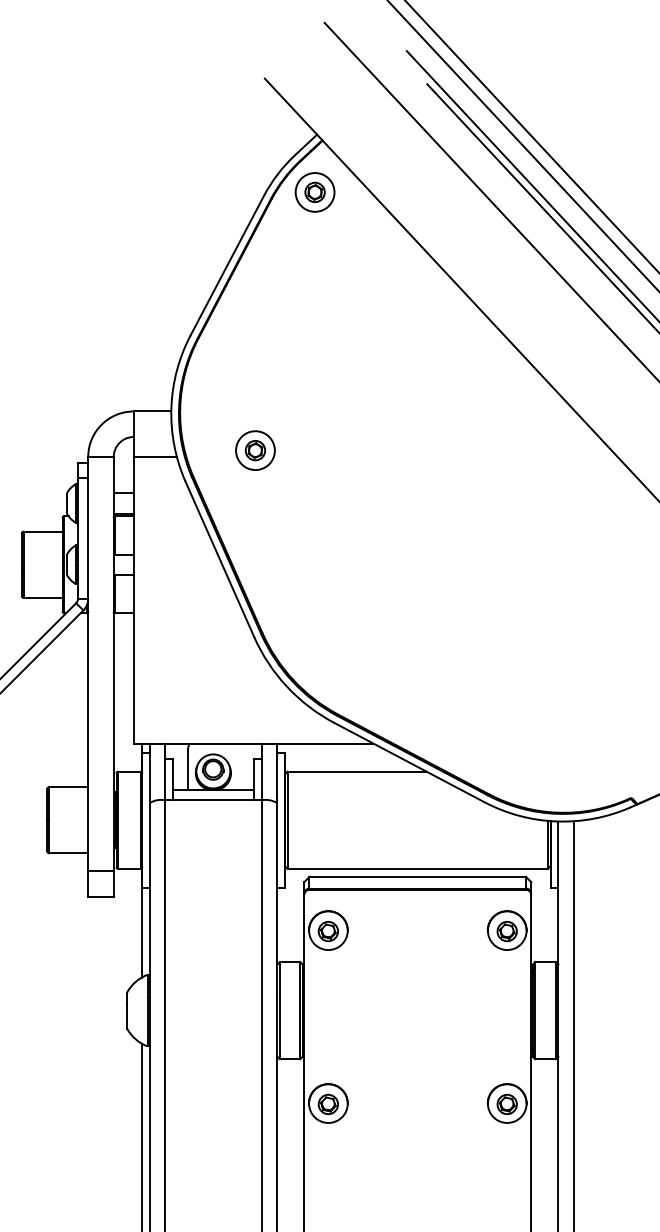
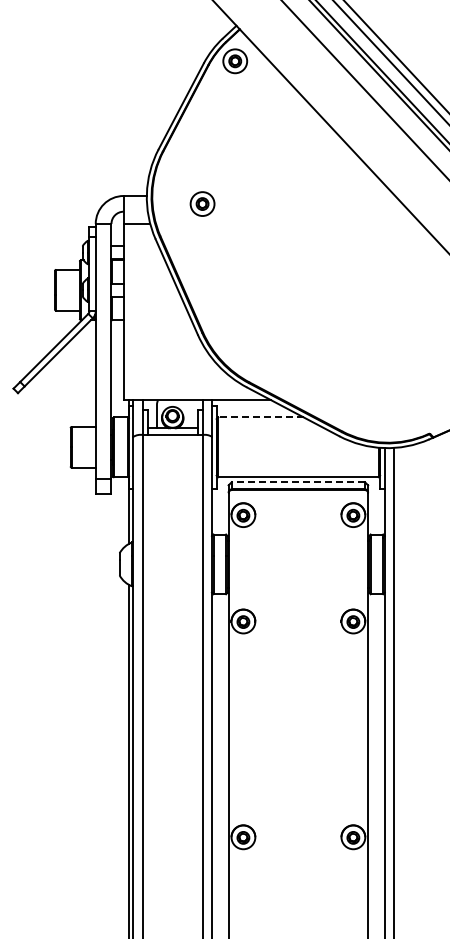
part: (255, 449) -> (202, 203), moved
line: (357, 771) -> (261, 417), solid -> dashed
line: (417, 877) -> (298, 482), solid -> dashed

